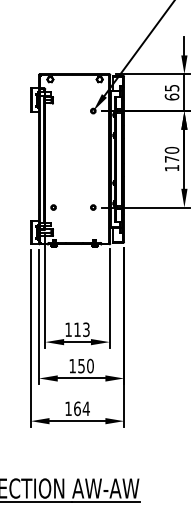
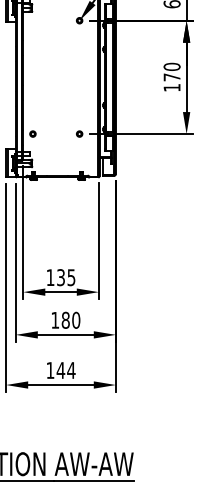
text: (81, 329) -> (65, 277), 113 -> 135
text: (81, 365) -> (65, 319), 150 -> 180
text: (77, 408) -> (61, 370), 164 -> 144

